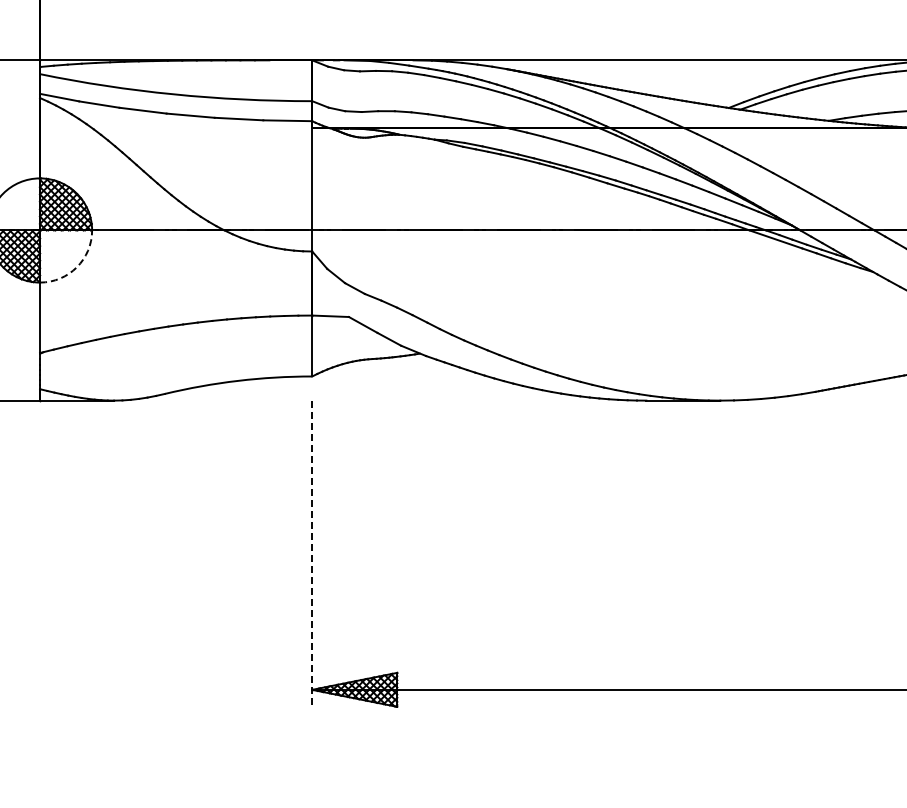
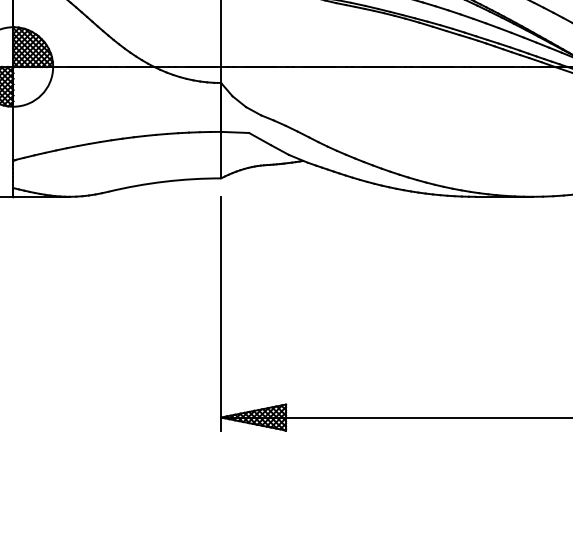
arc: (76, 267) -> (41, 95), dashed -> solid
line: (312, 554) -> (221, 314), dashed -> solid

